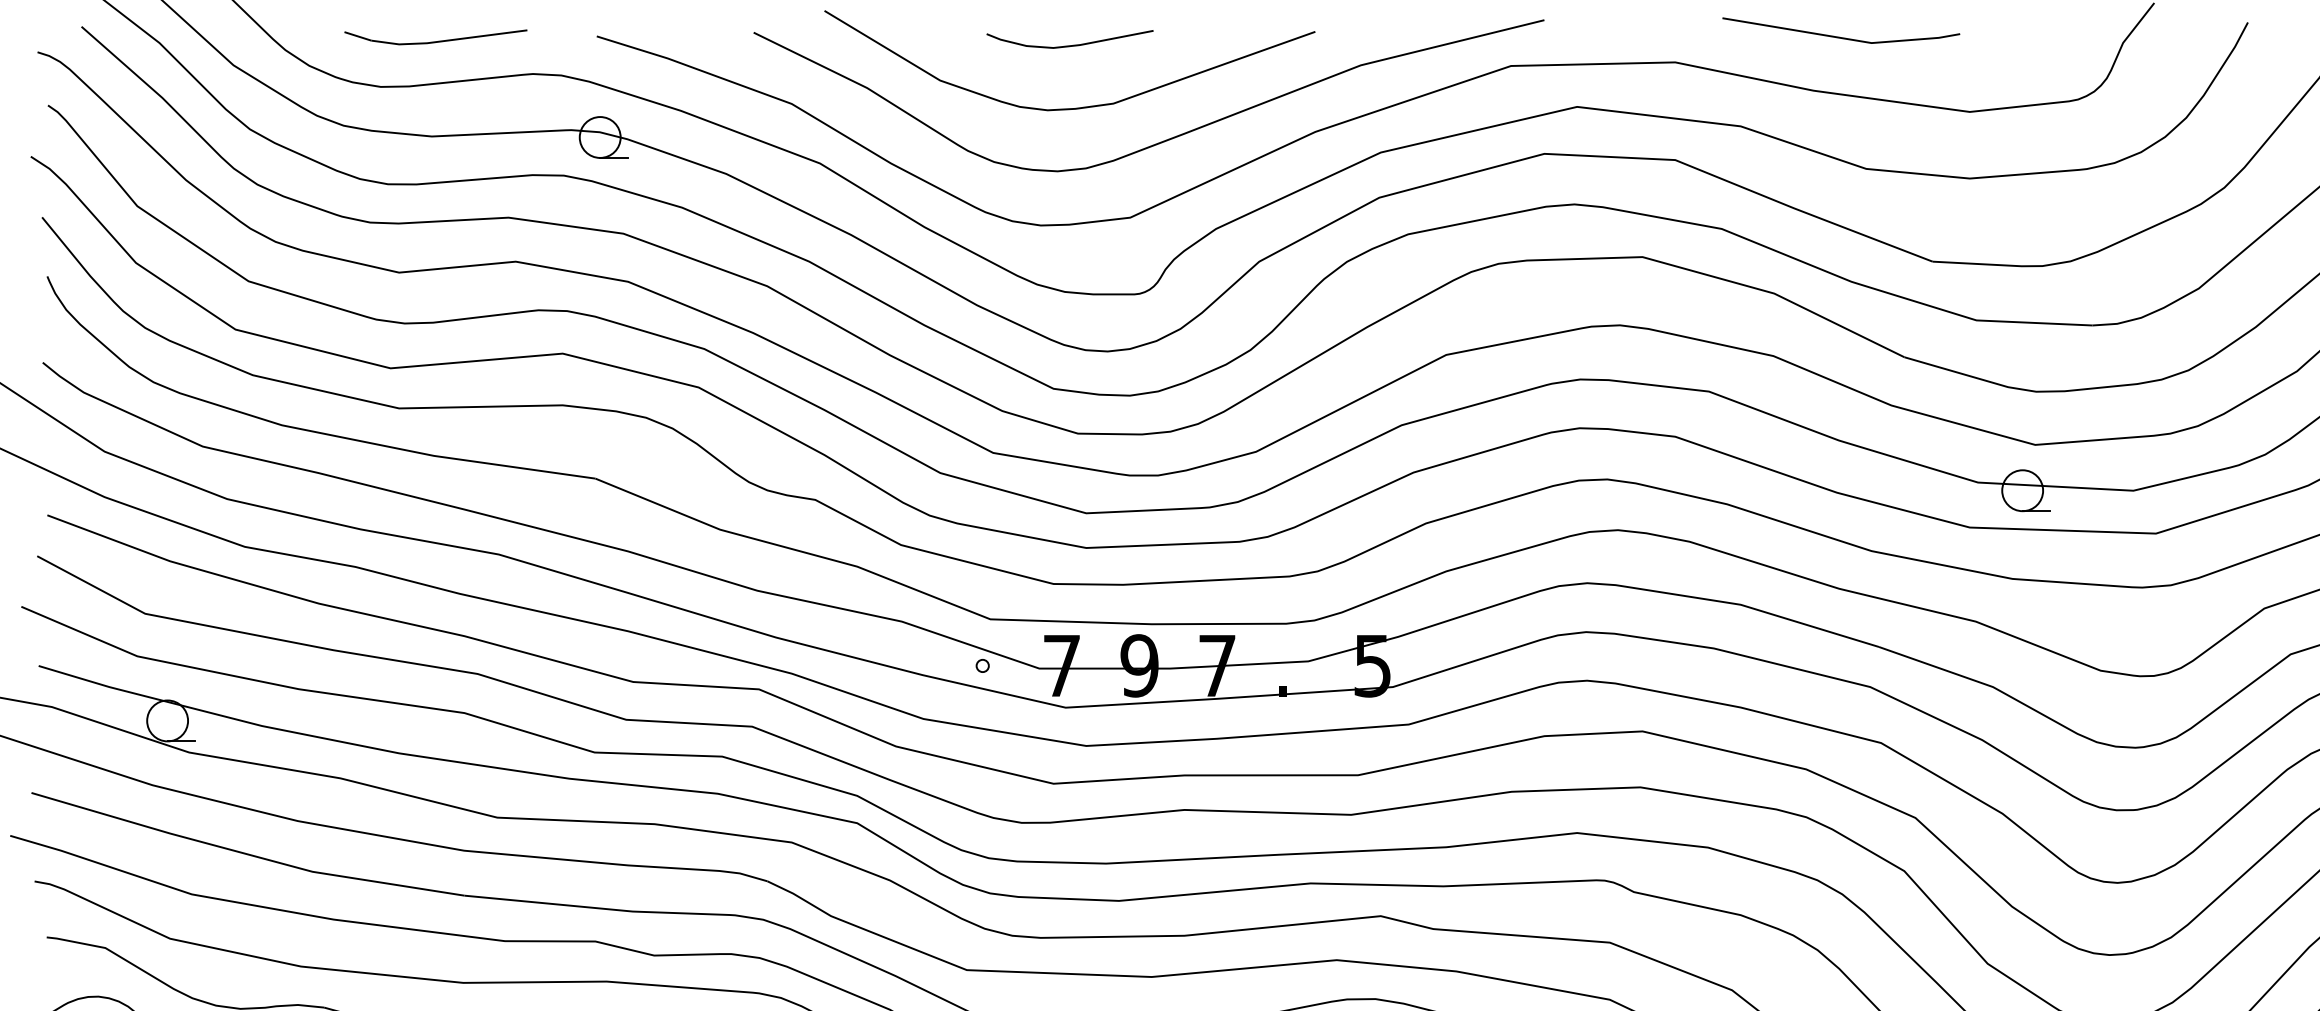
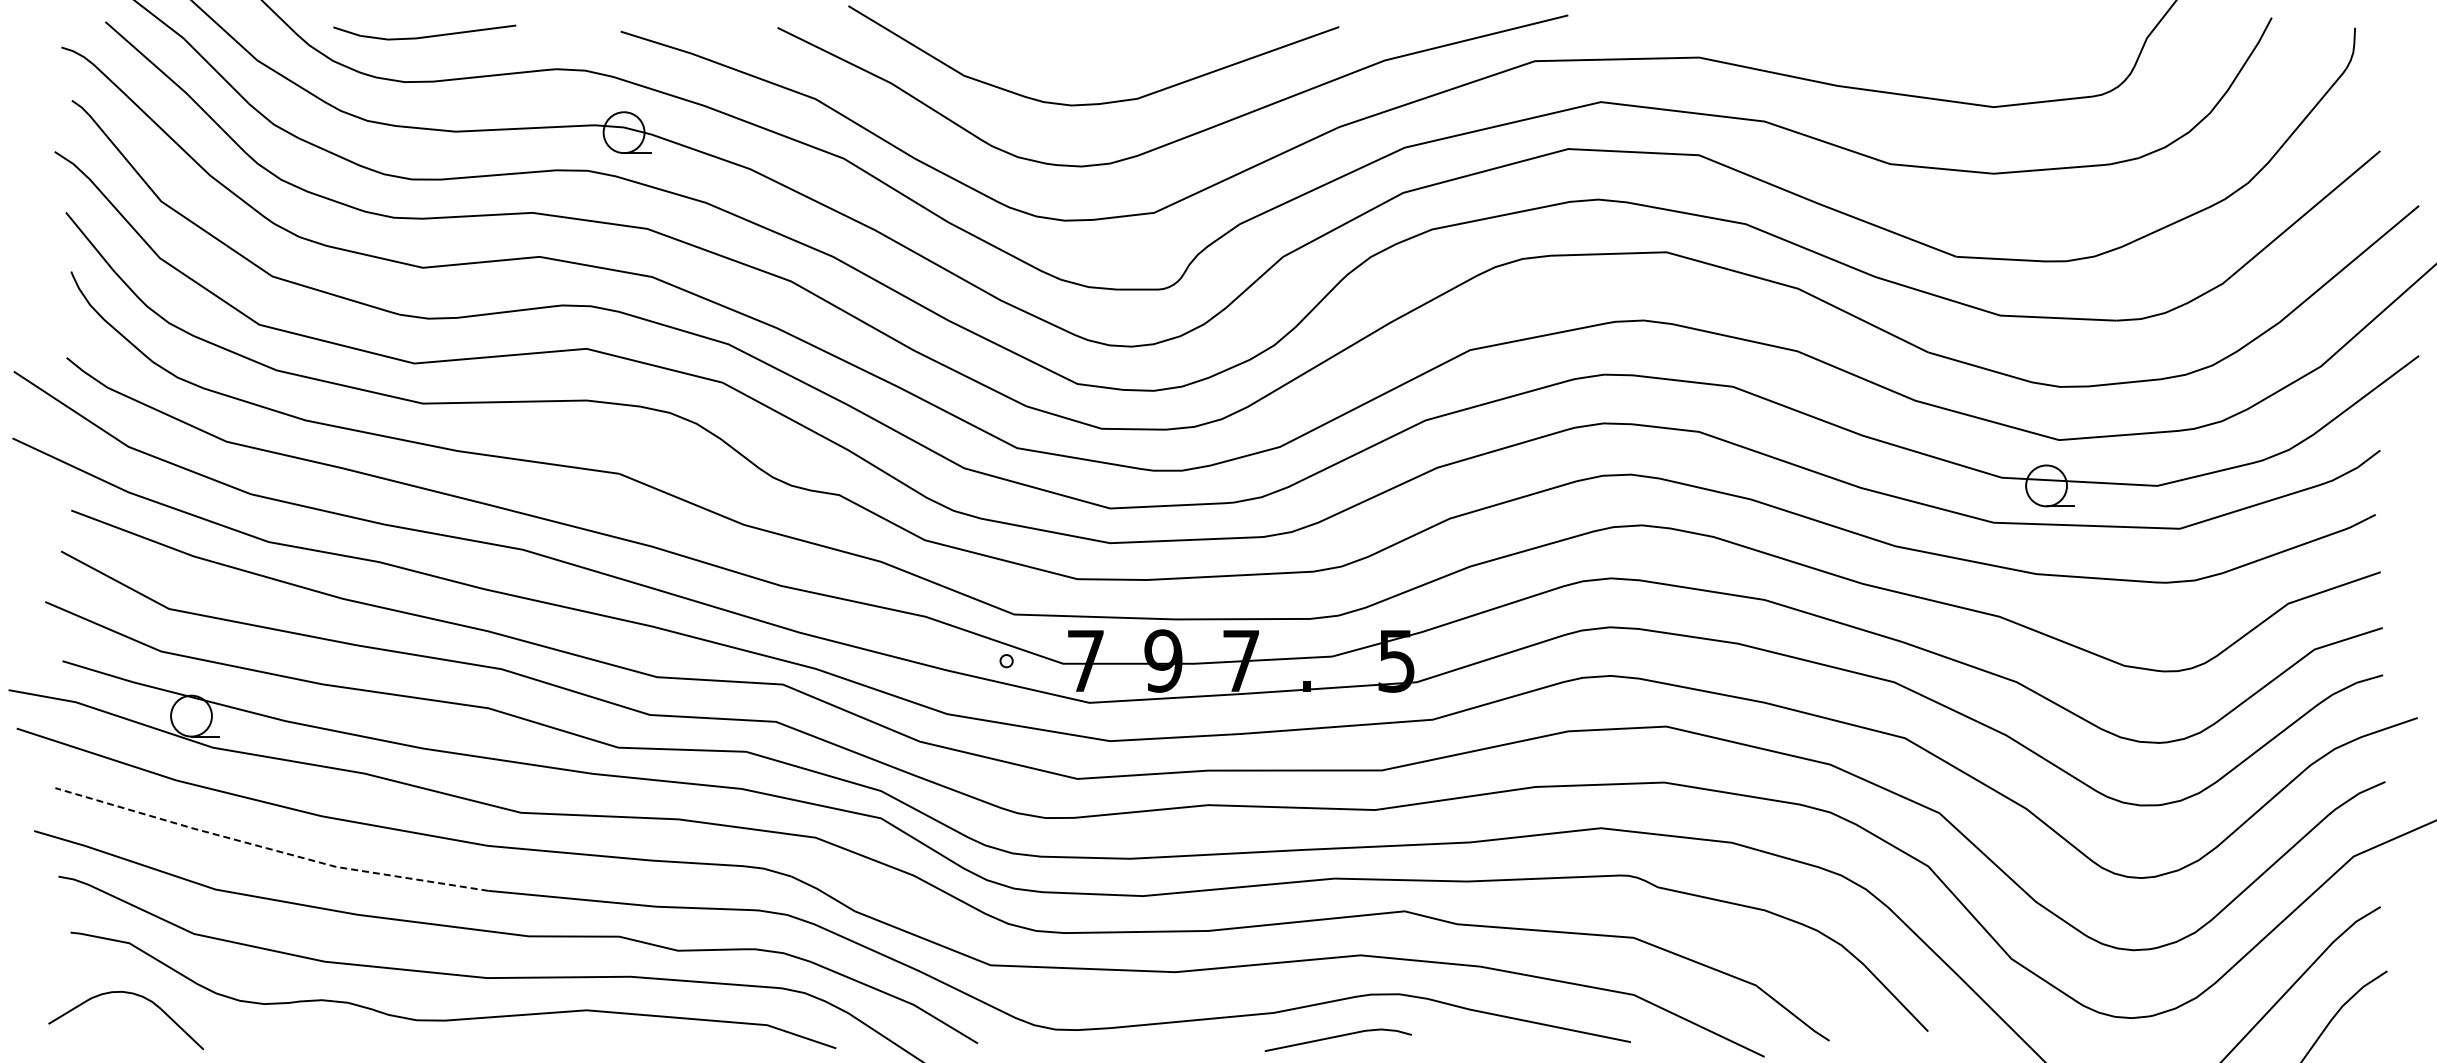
line: (1838, 36) -> (1862, 31), removed
part: (435, 37) -> (424, 32), moved
curve: (1069, 45) -> (1093, 40), removed
line: (245, 853) -> (269, 848), solid -> dashed

